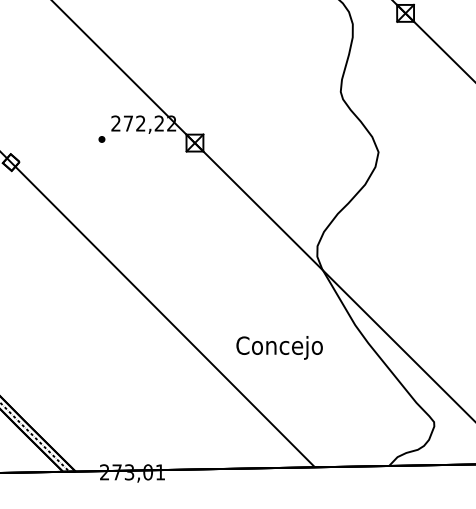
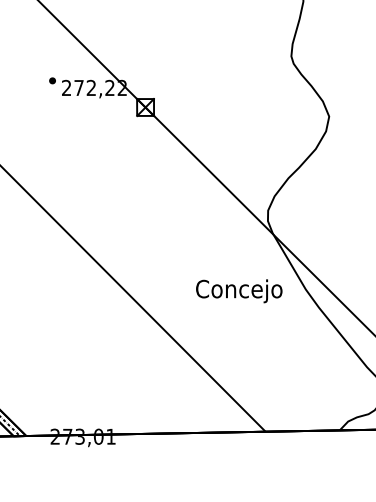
part: (101, 139) -> (52, 80), moved
text: (279, 347) -> (239, 290), moved

